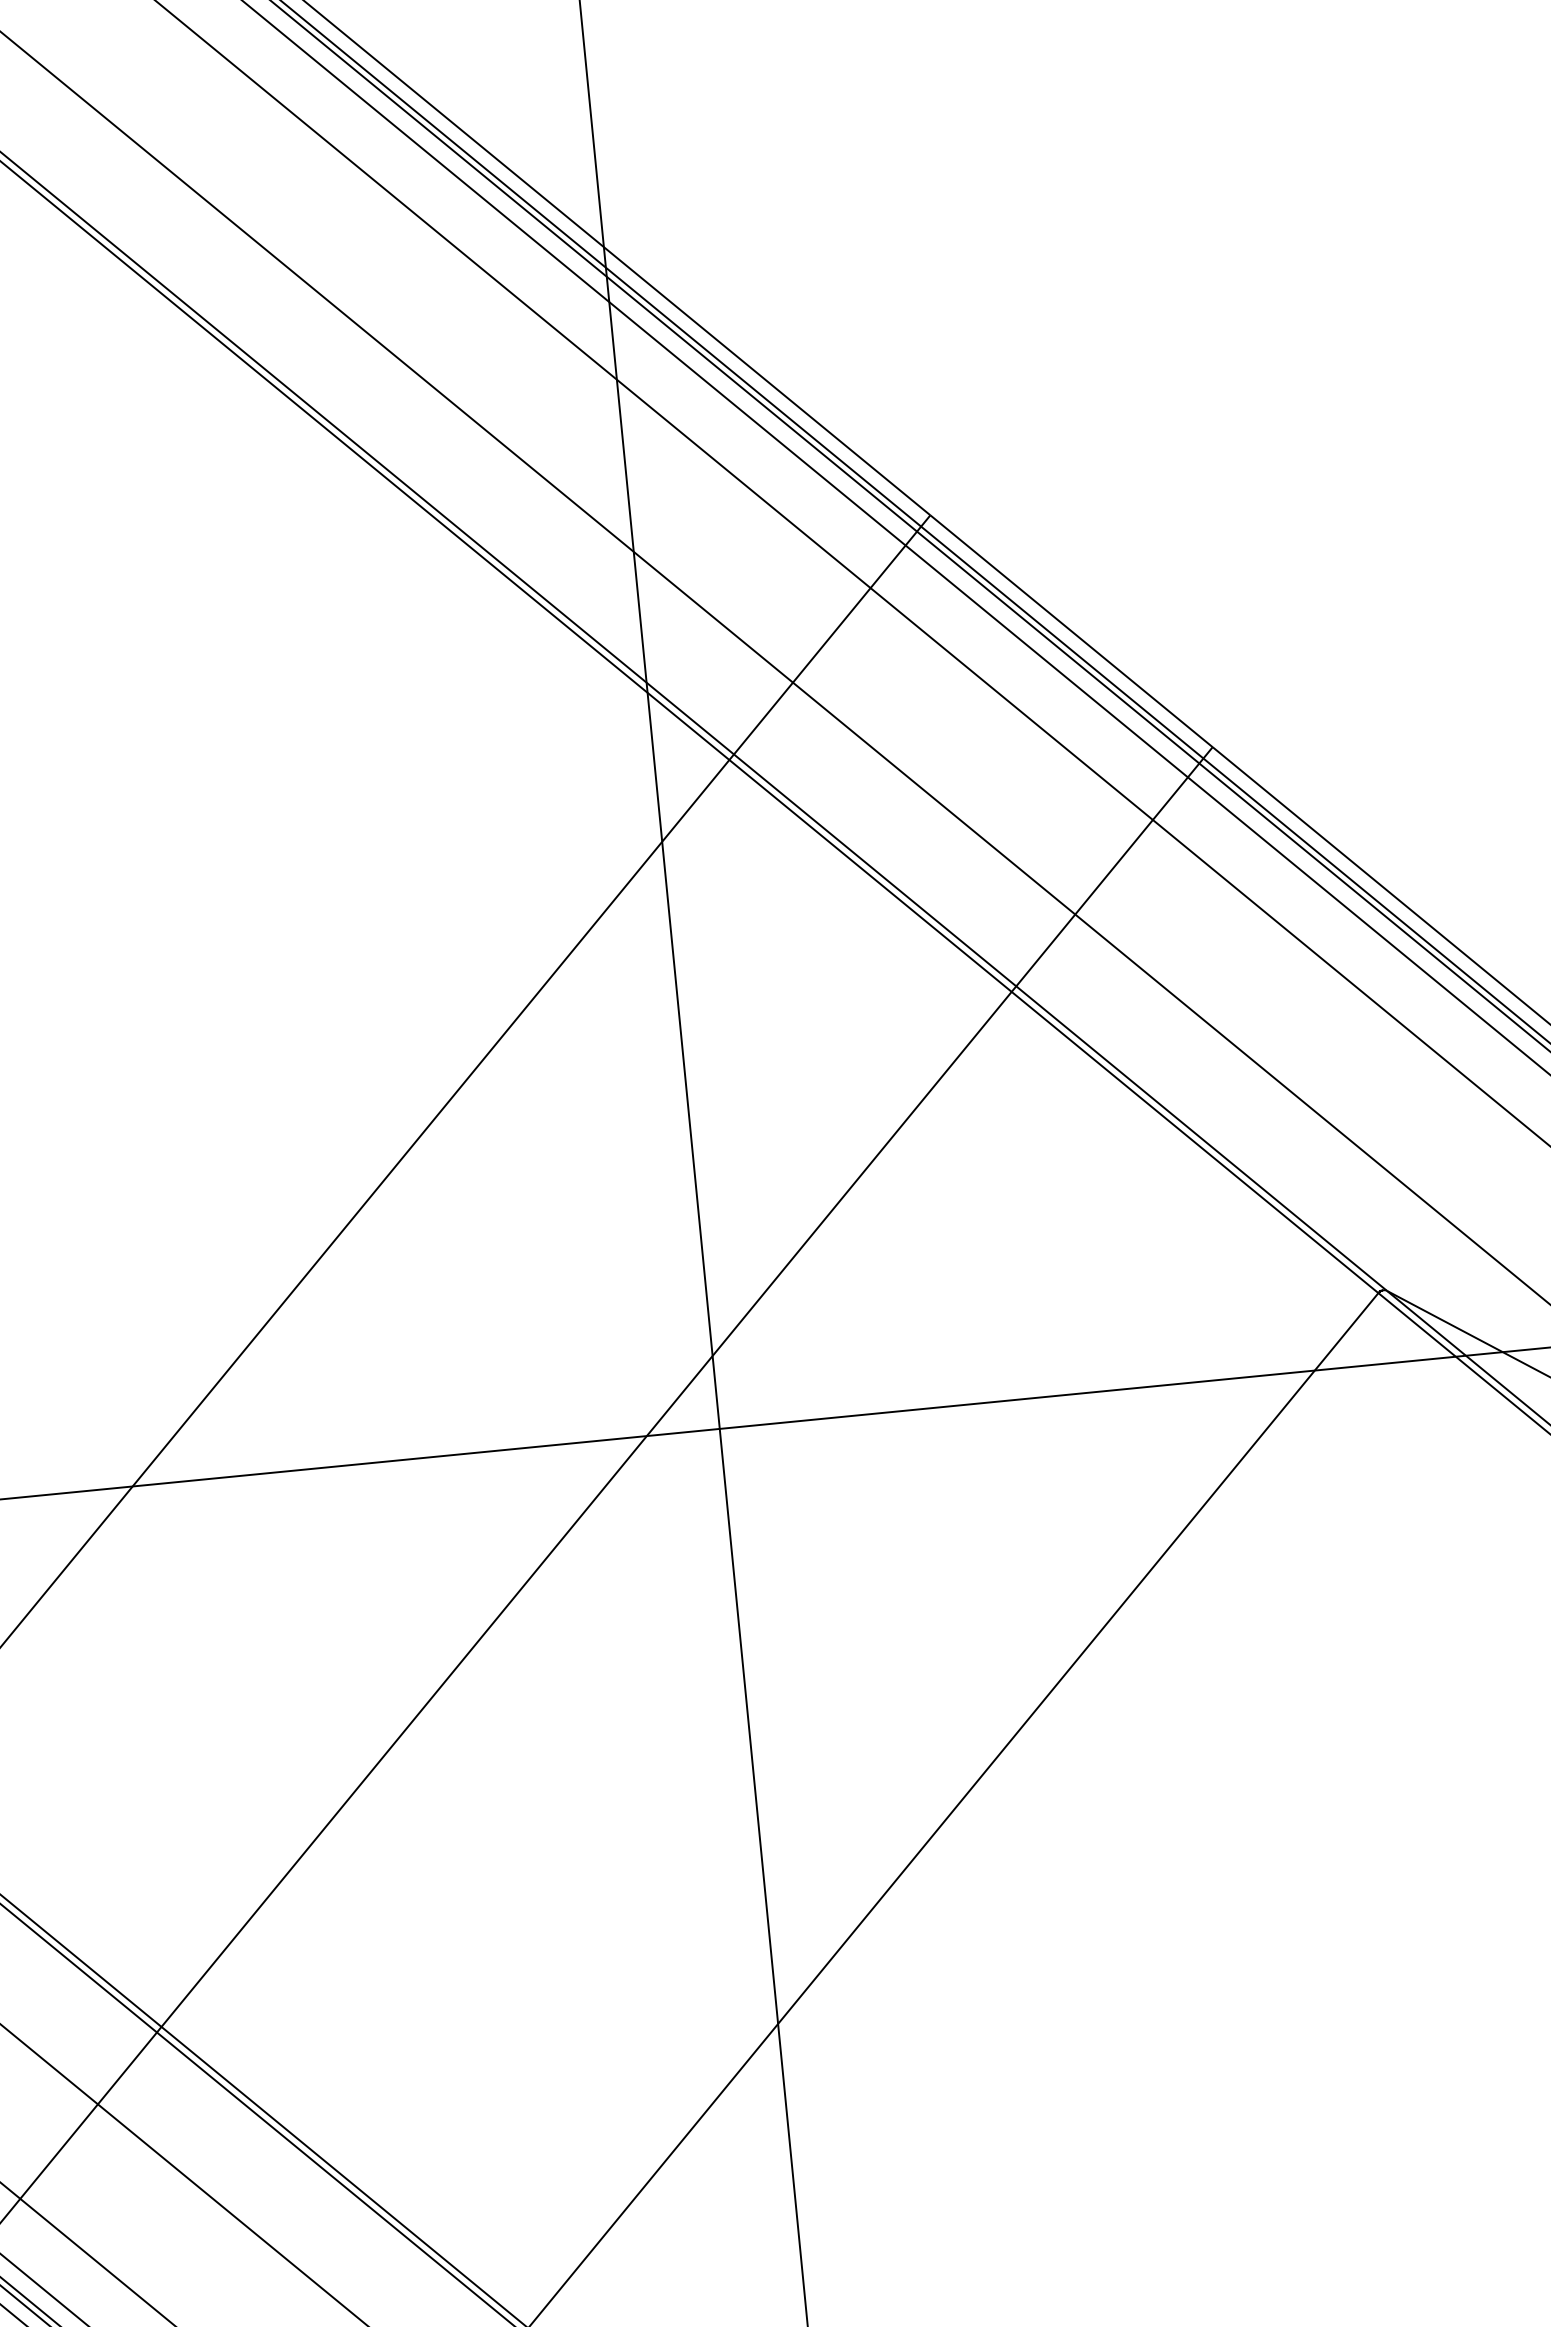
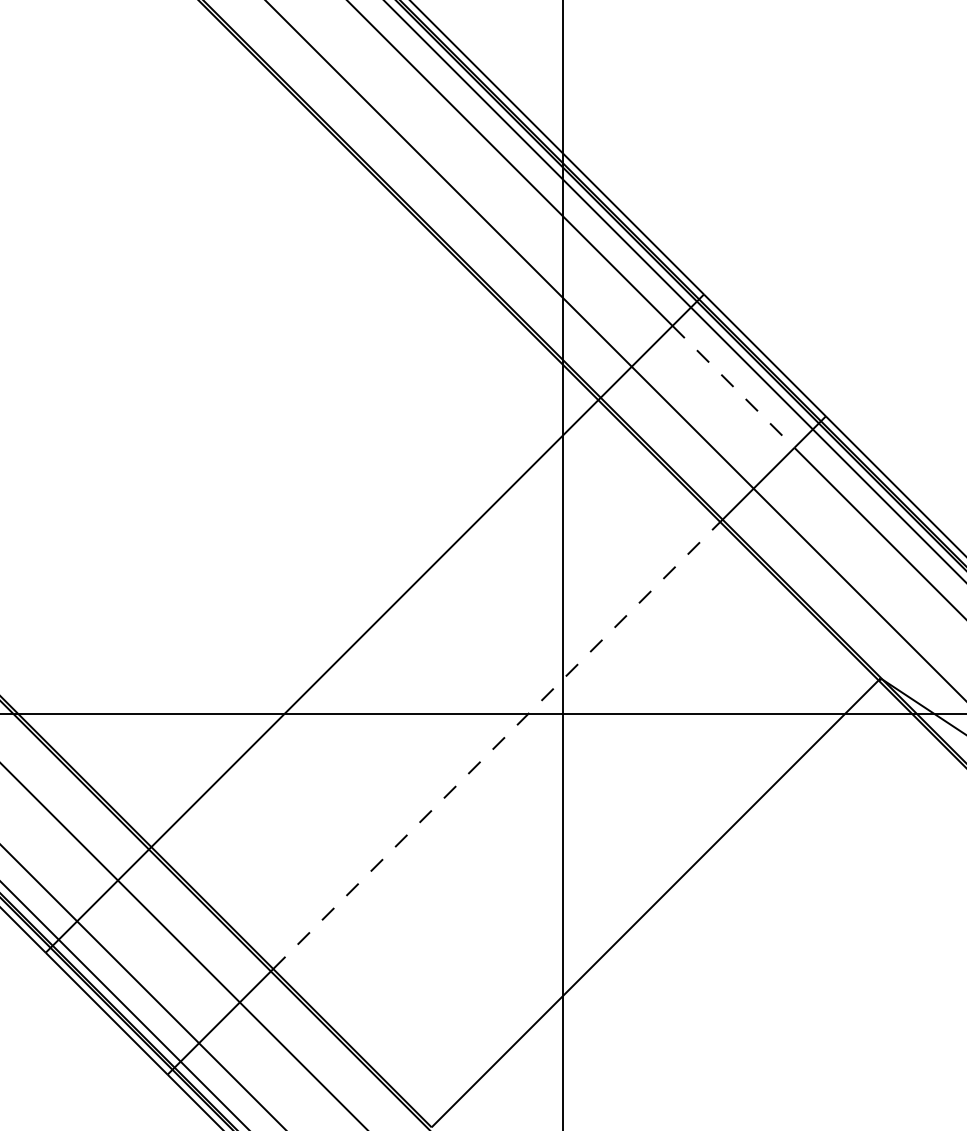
line: (1011, 705) -> (733, 387), solid -> dashed
line: (588, 1509) -> (497, 745), solid -> dashed

